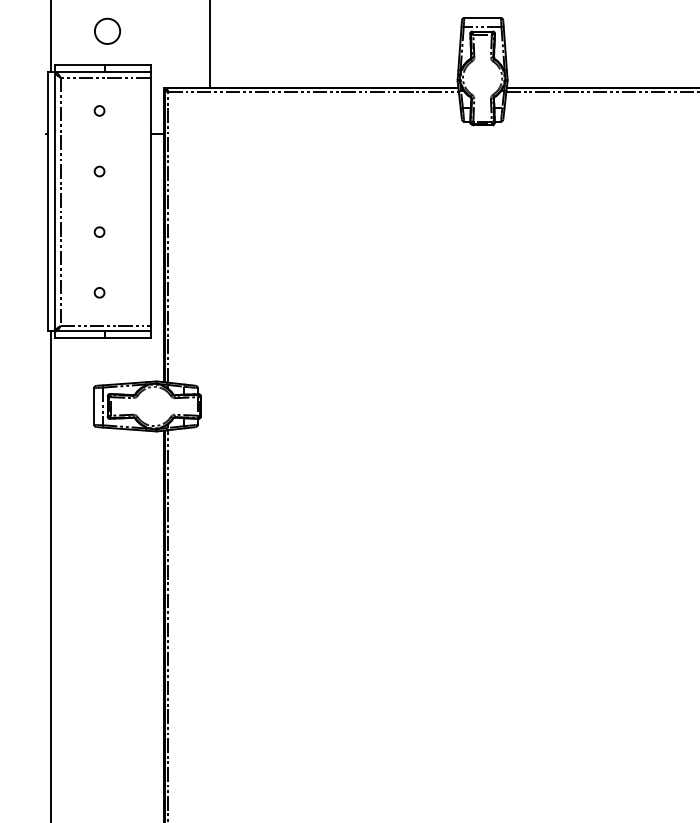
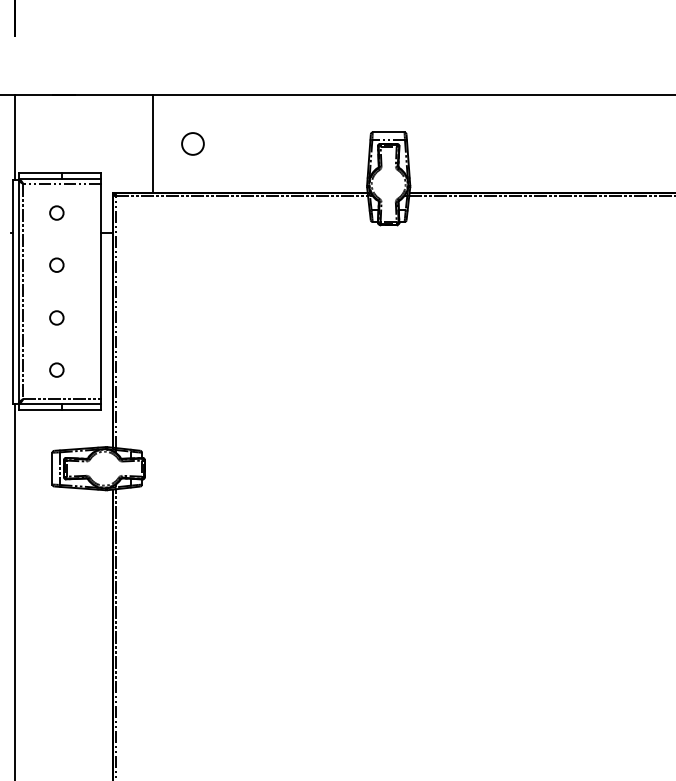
circle: (106, 30) -> (192, 143), moved
circle: (100, 110) -> (57, 212), size x1.6
circle: (100, 171) -> (57, 265), size x1.6
circle: (100, 231) -> (57, 317), size x1.6
circle: (100, 293) -> (57, 370), size x1.6

